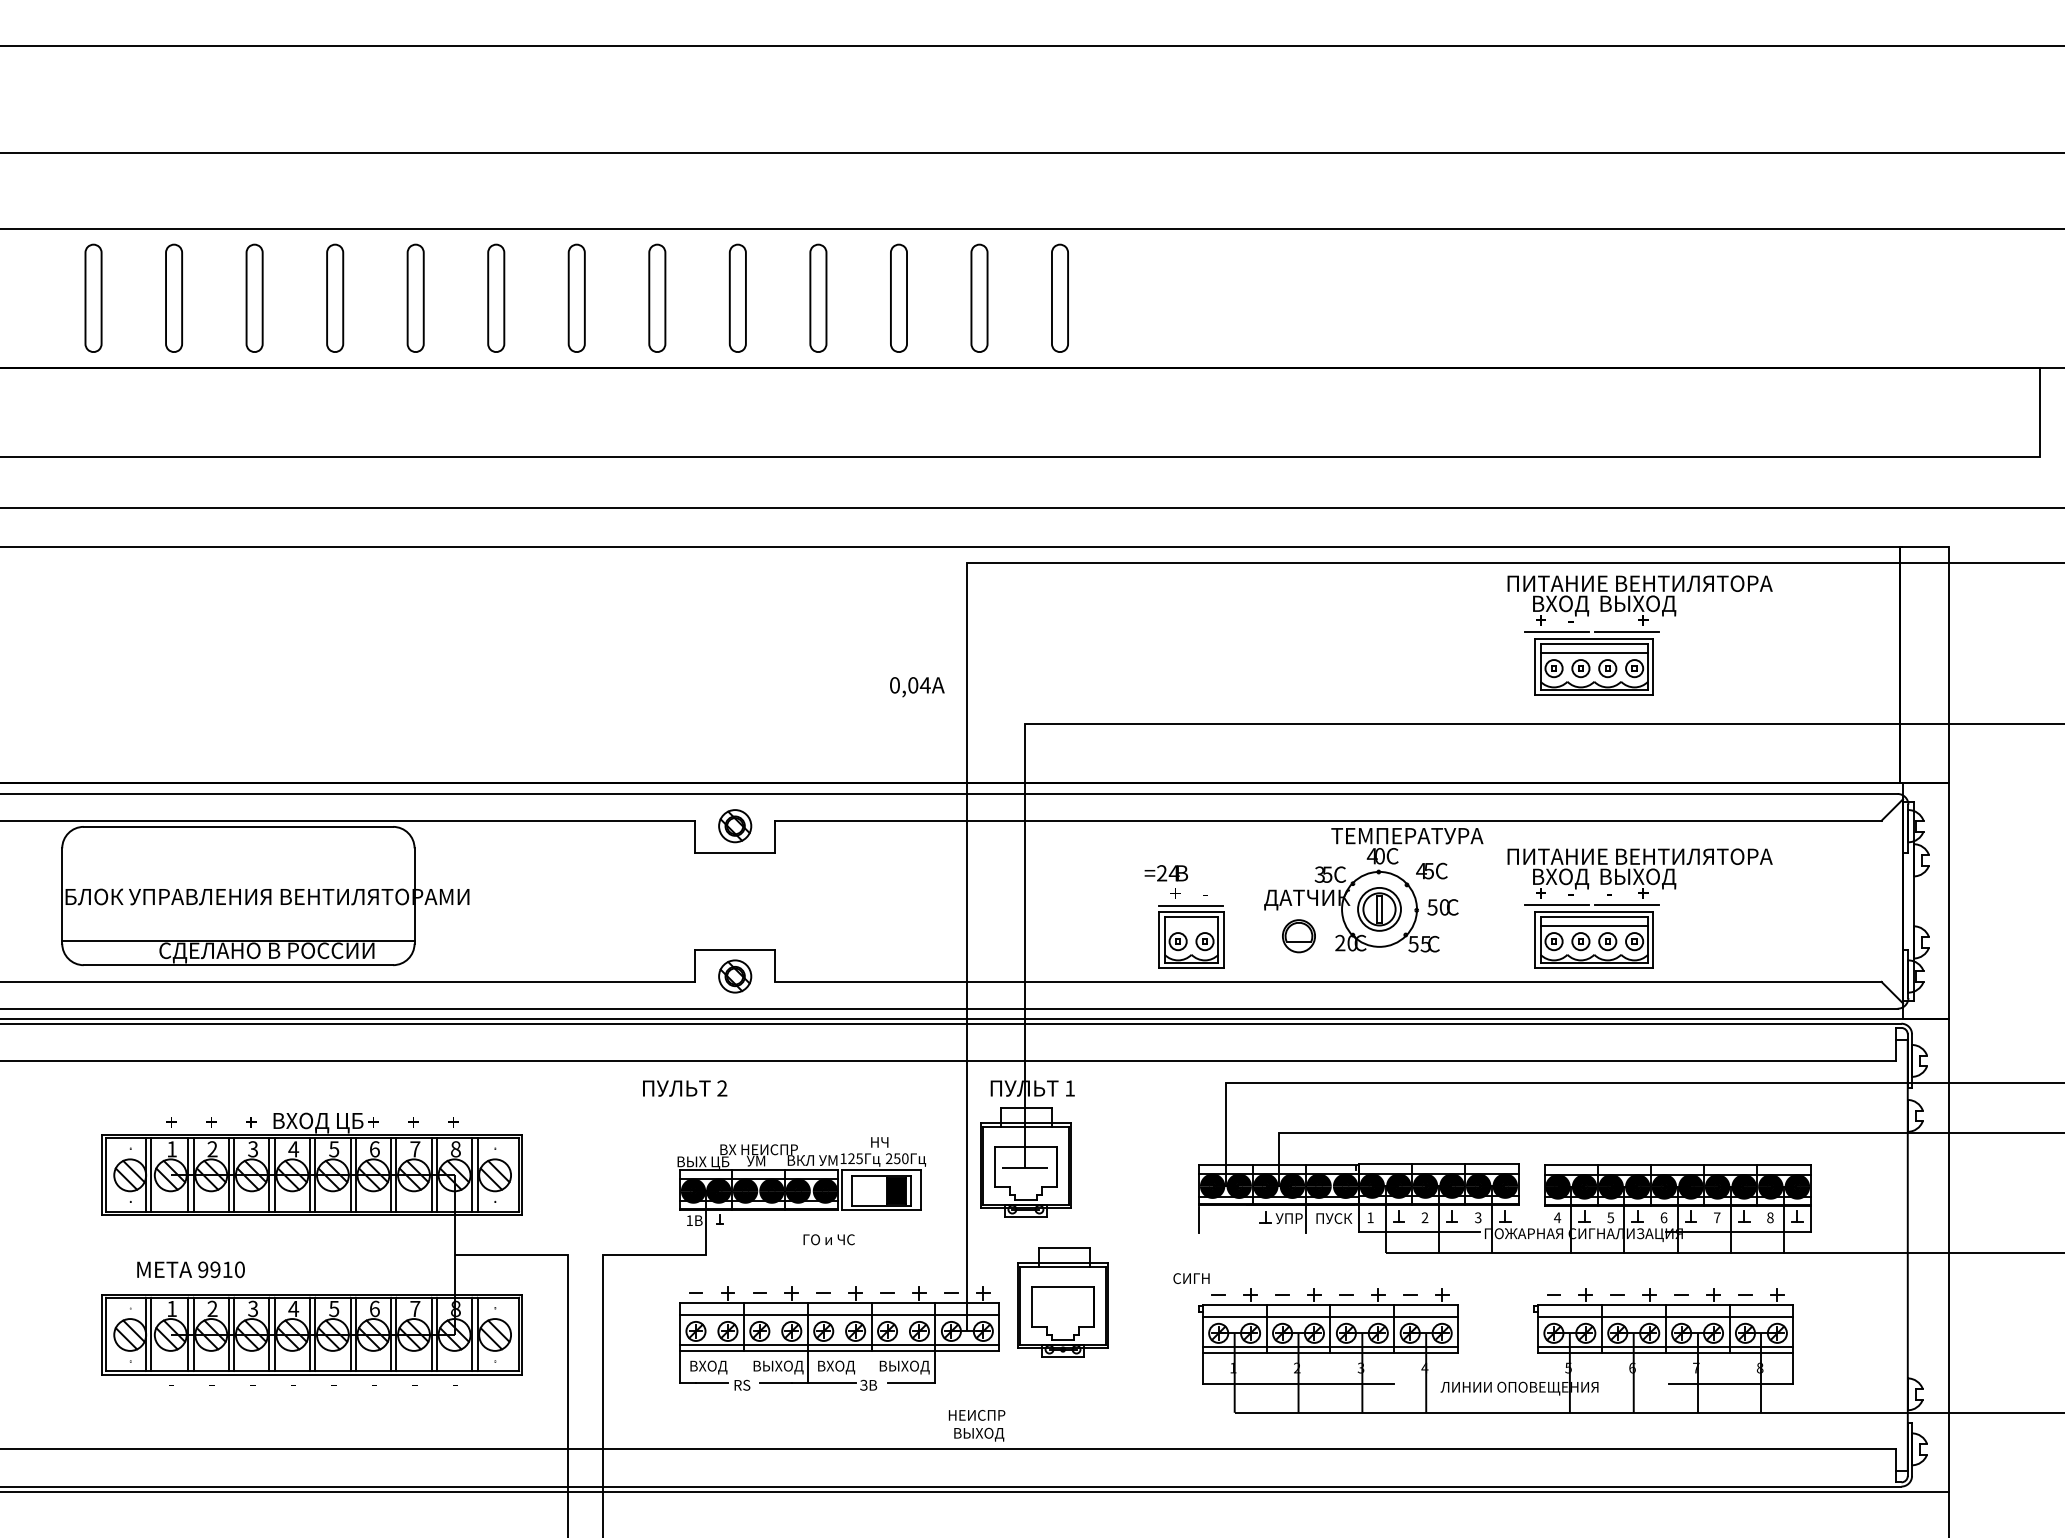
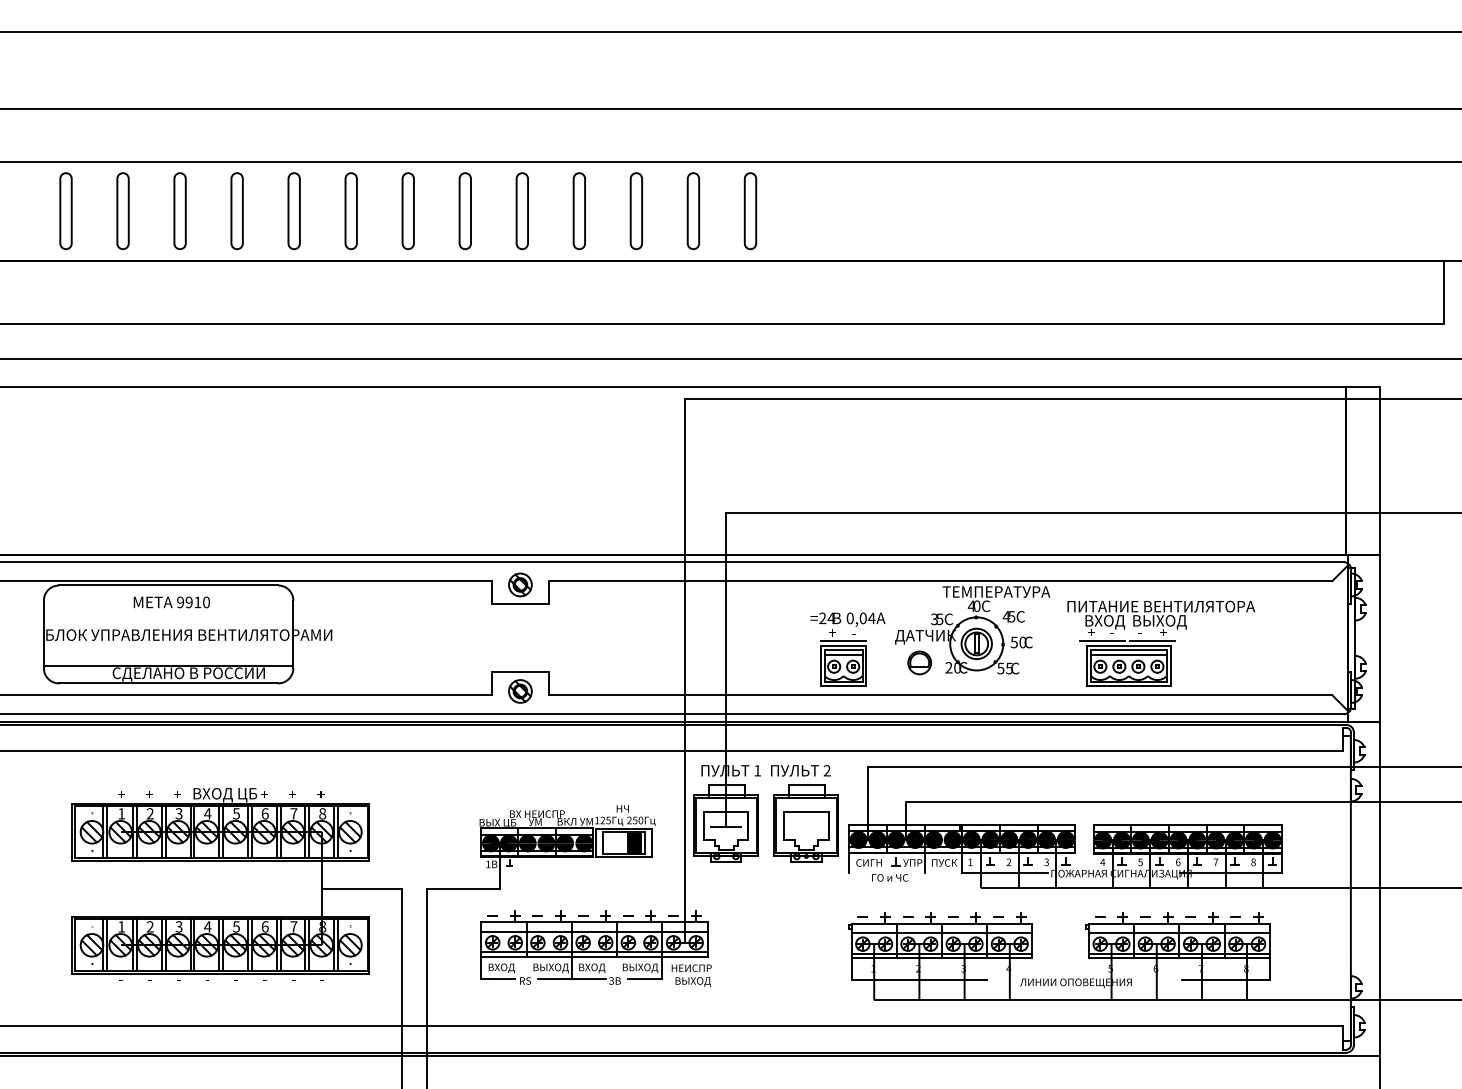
part: (1639, 635) -> (1160, 449), removed
text: (917, 687) -> (866, 619), moved
line: (1191, 925) -> (843, 655), added
text: (685, 1088) -> (801, 770), moved
text: (828, 1239) -> (889, 877), moved
text: (190, 1269) -> (171, 602), moved
text: (1191, 1278) -> (869, 862), moved
part: (1062, 1302) -> (806, 823), moved
text: (976, 1425) -> (691, 975), moved

